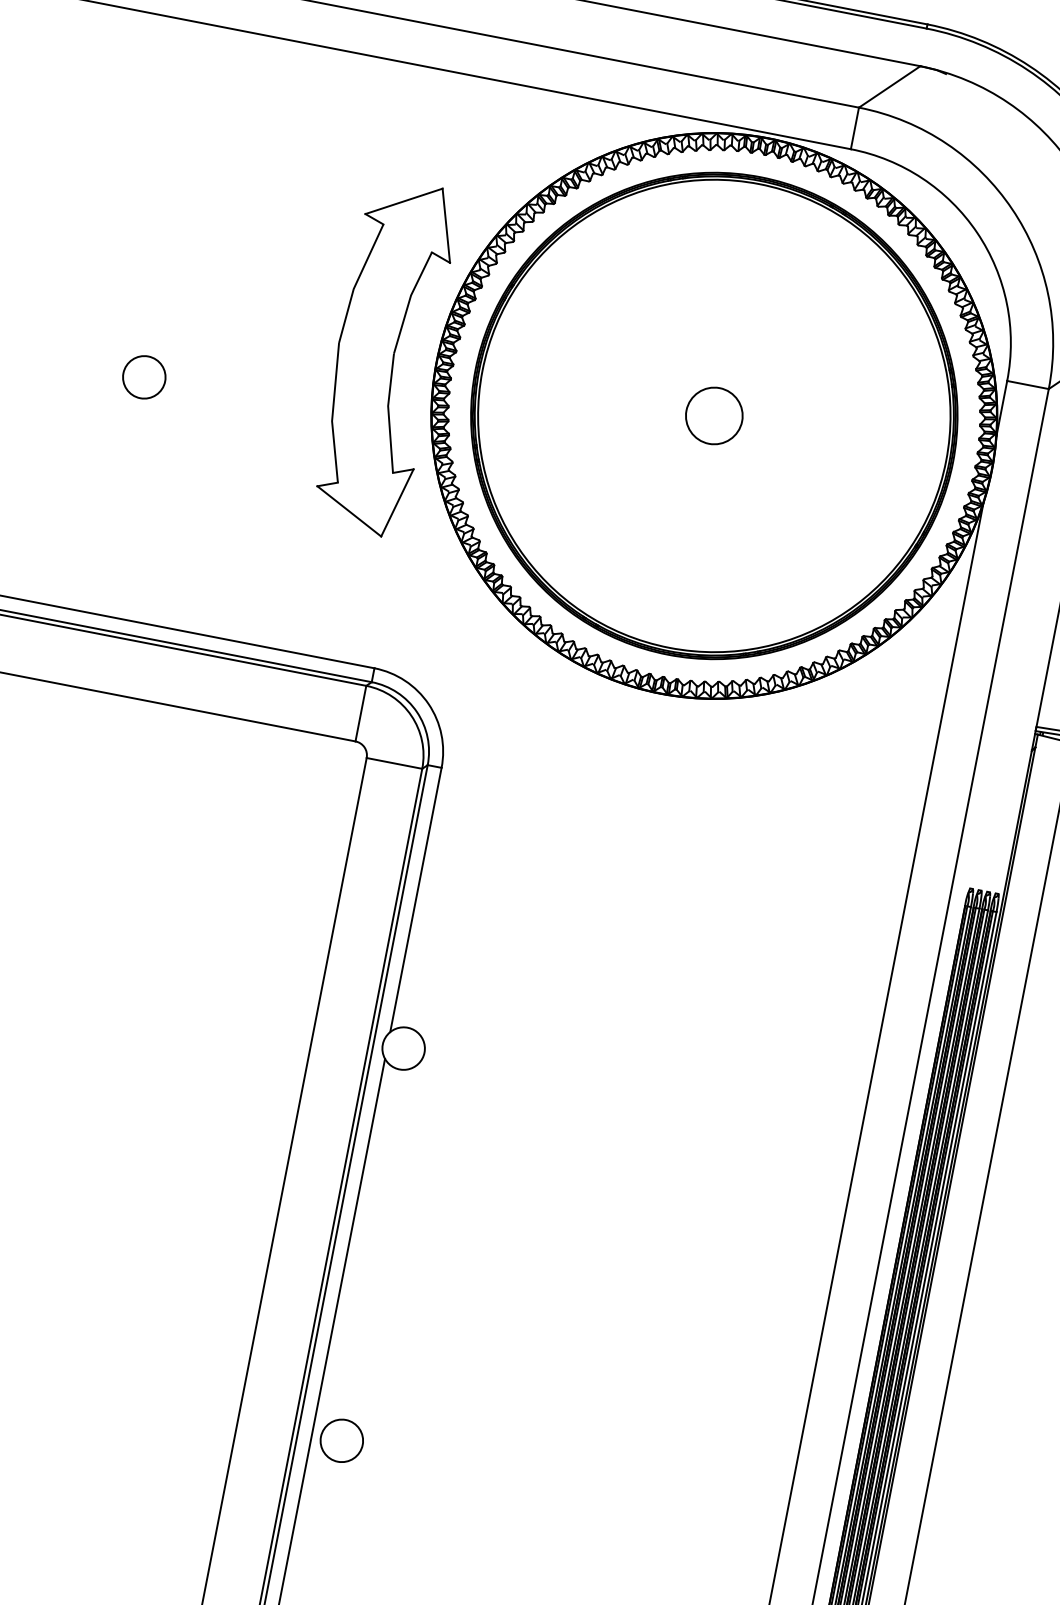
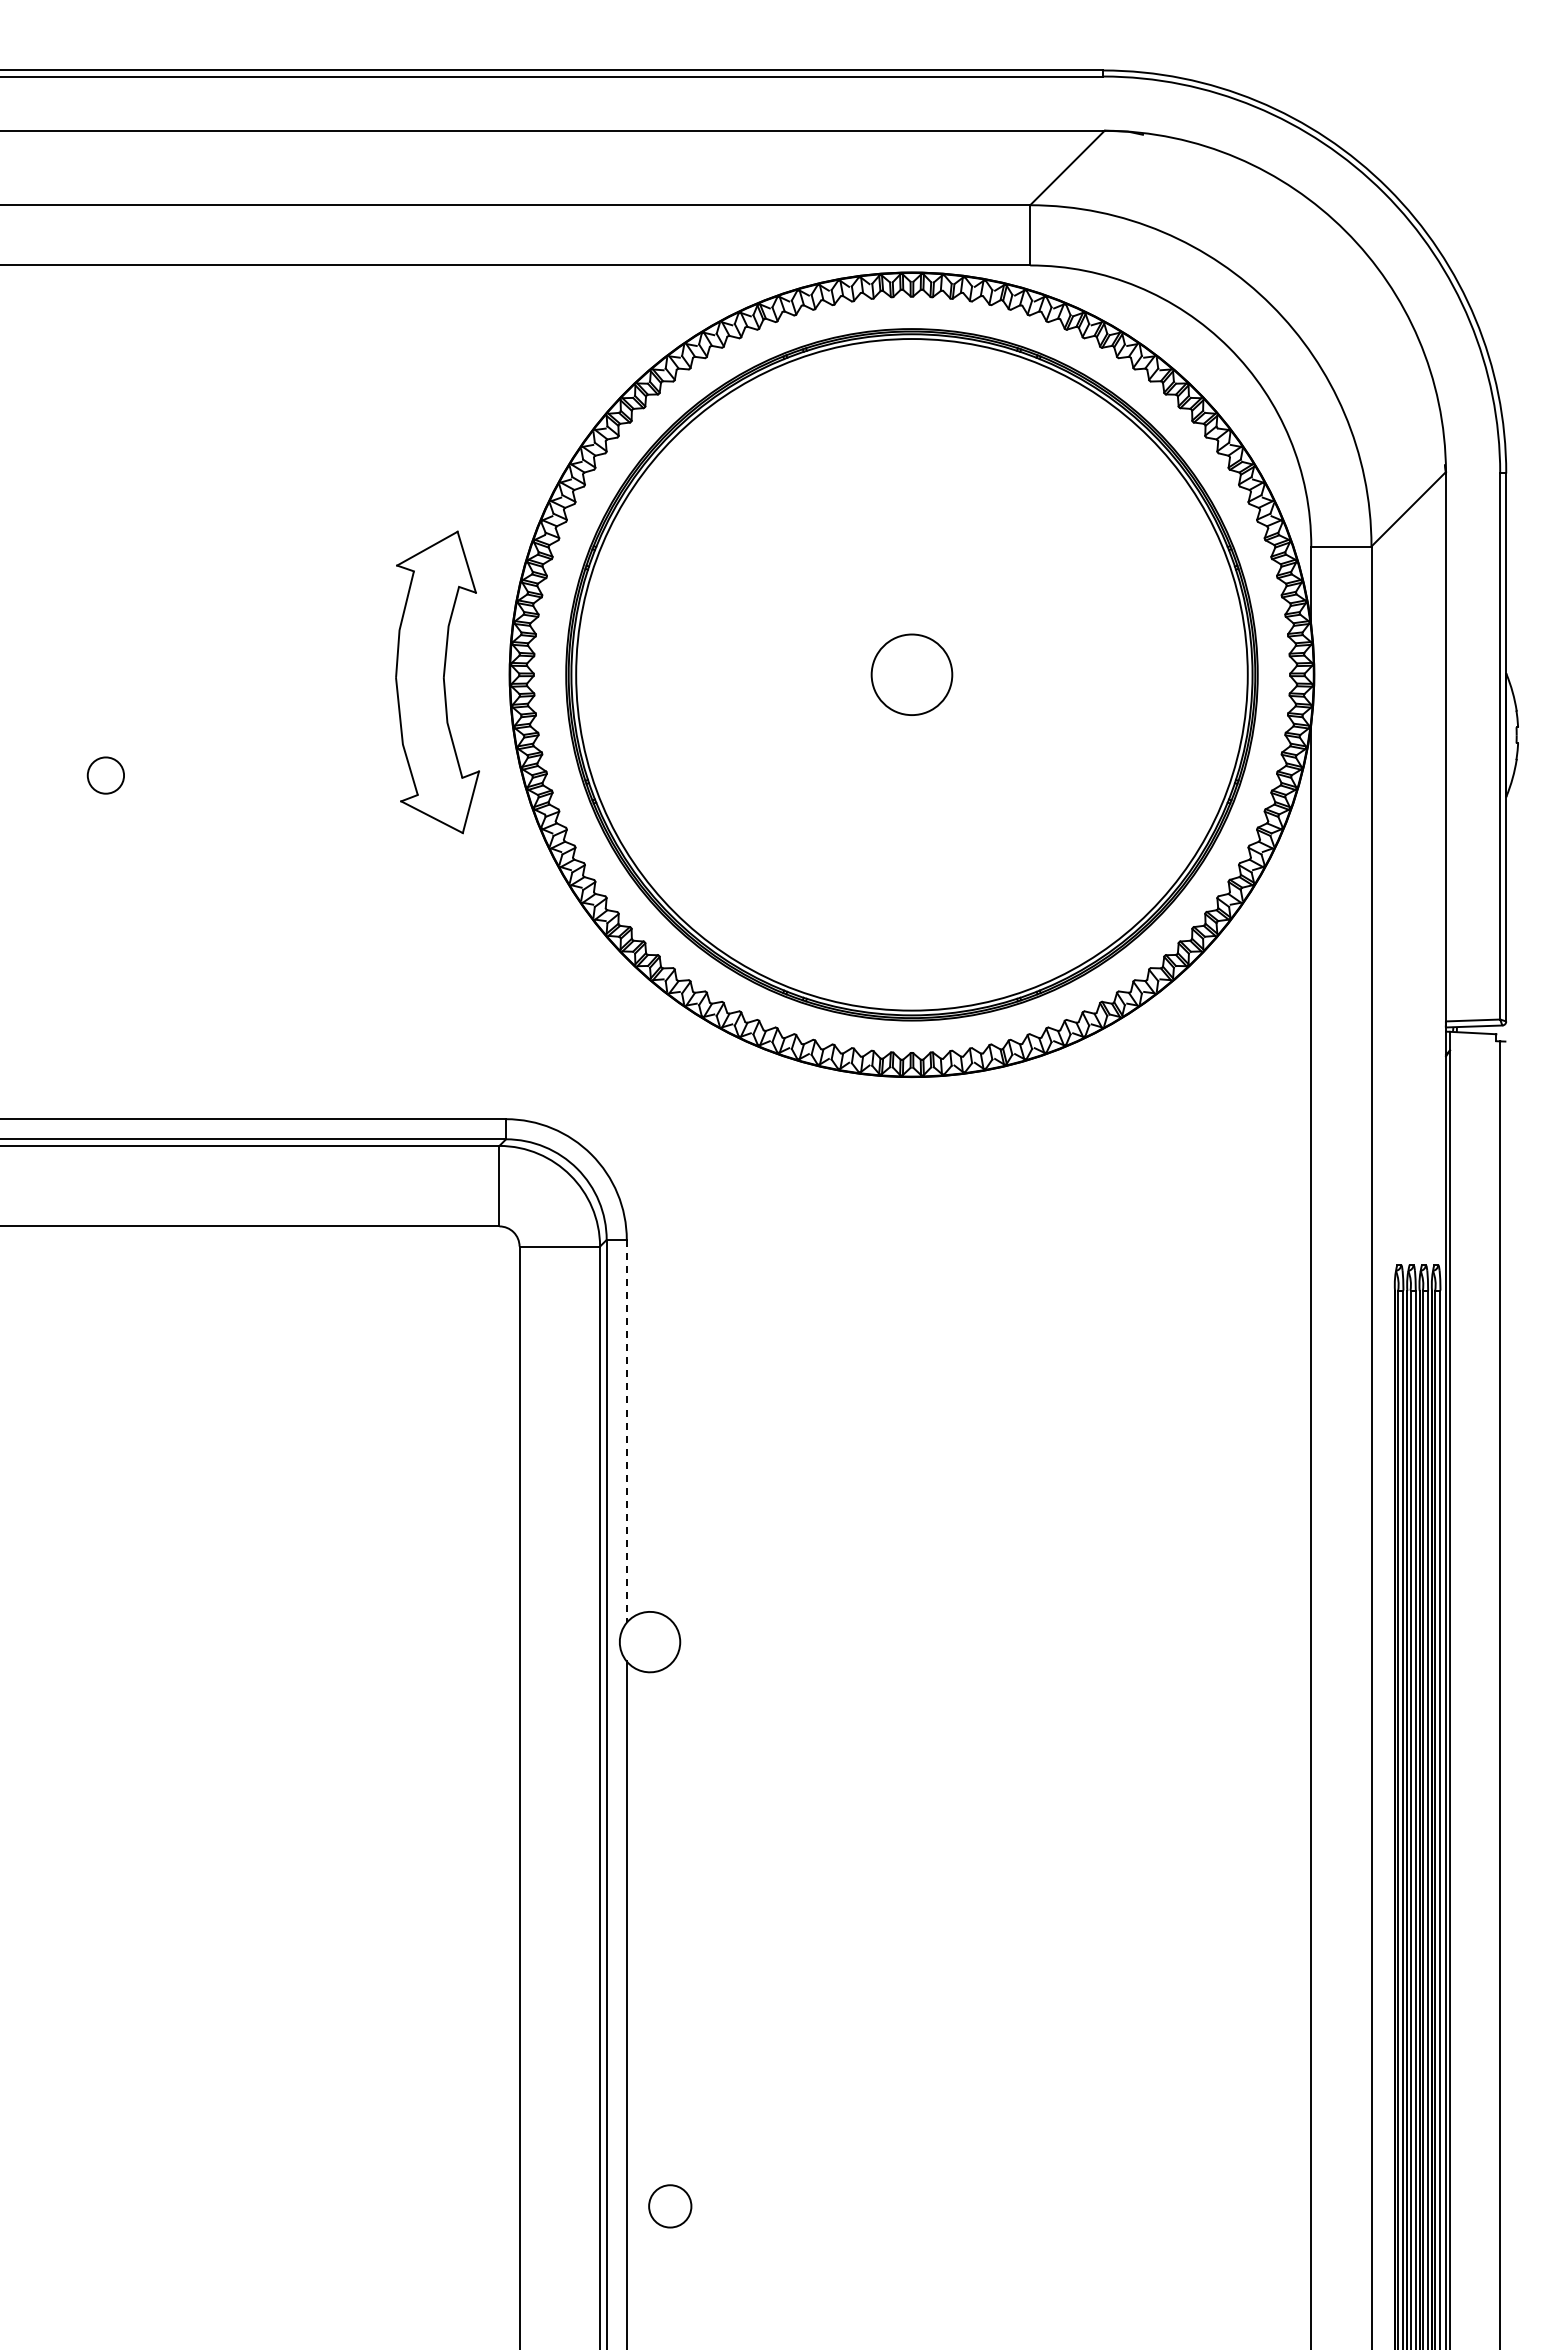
part: (385, 357) -> (437, 682), size x0.6
circle: (144, 377) -> (105, 775), size x0.6
line: (415, 900) -> (626, 1431), solid -> dashed
circle: (342, 1441) -> (670, 2206), size x0.7

